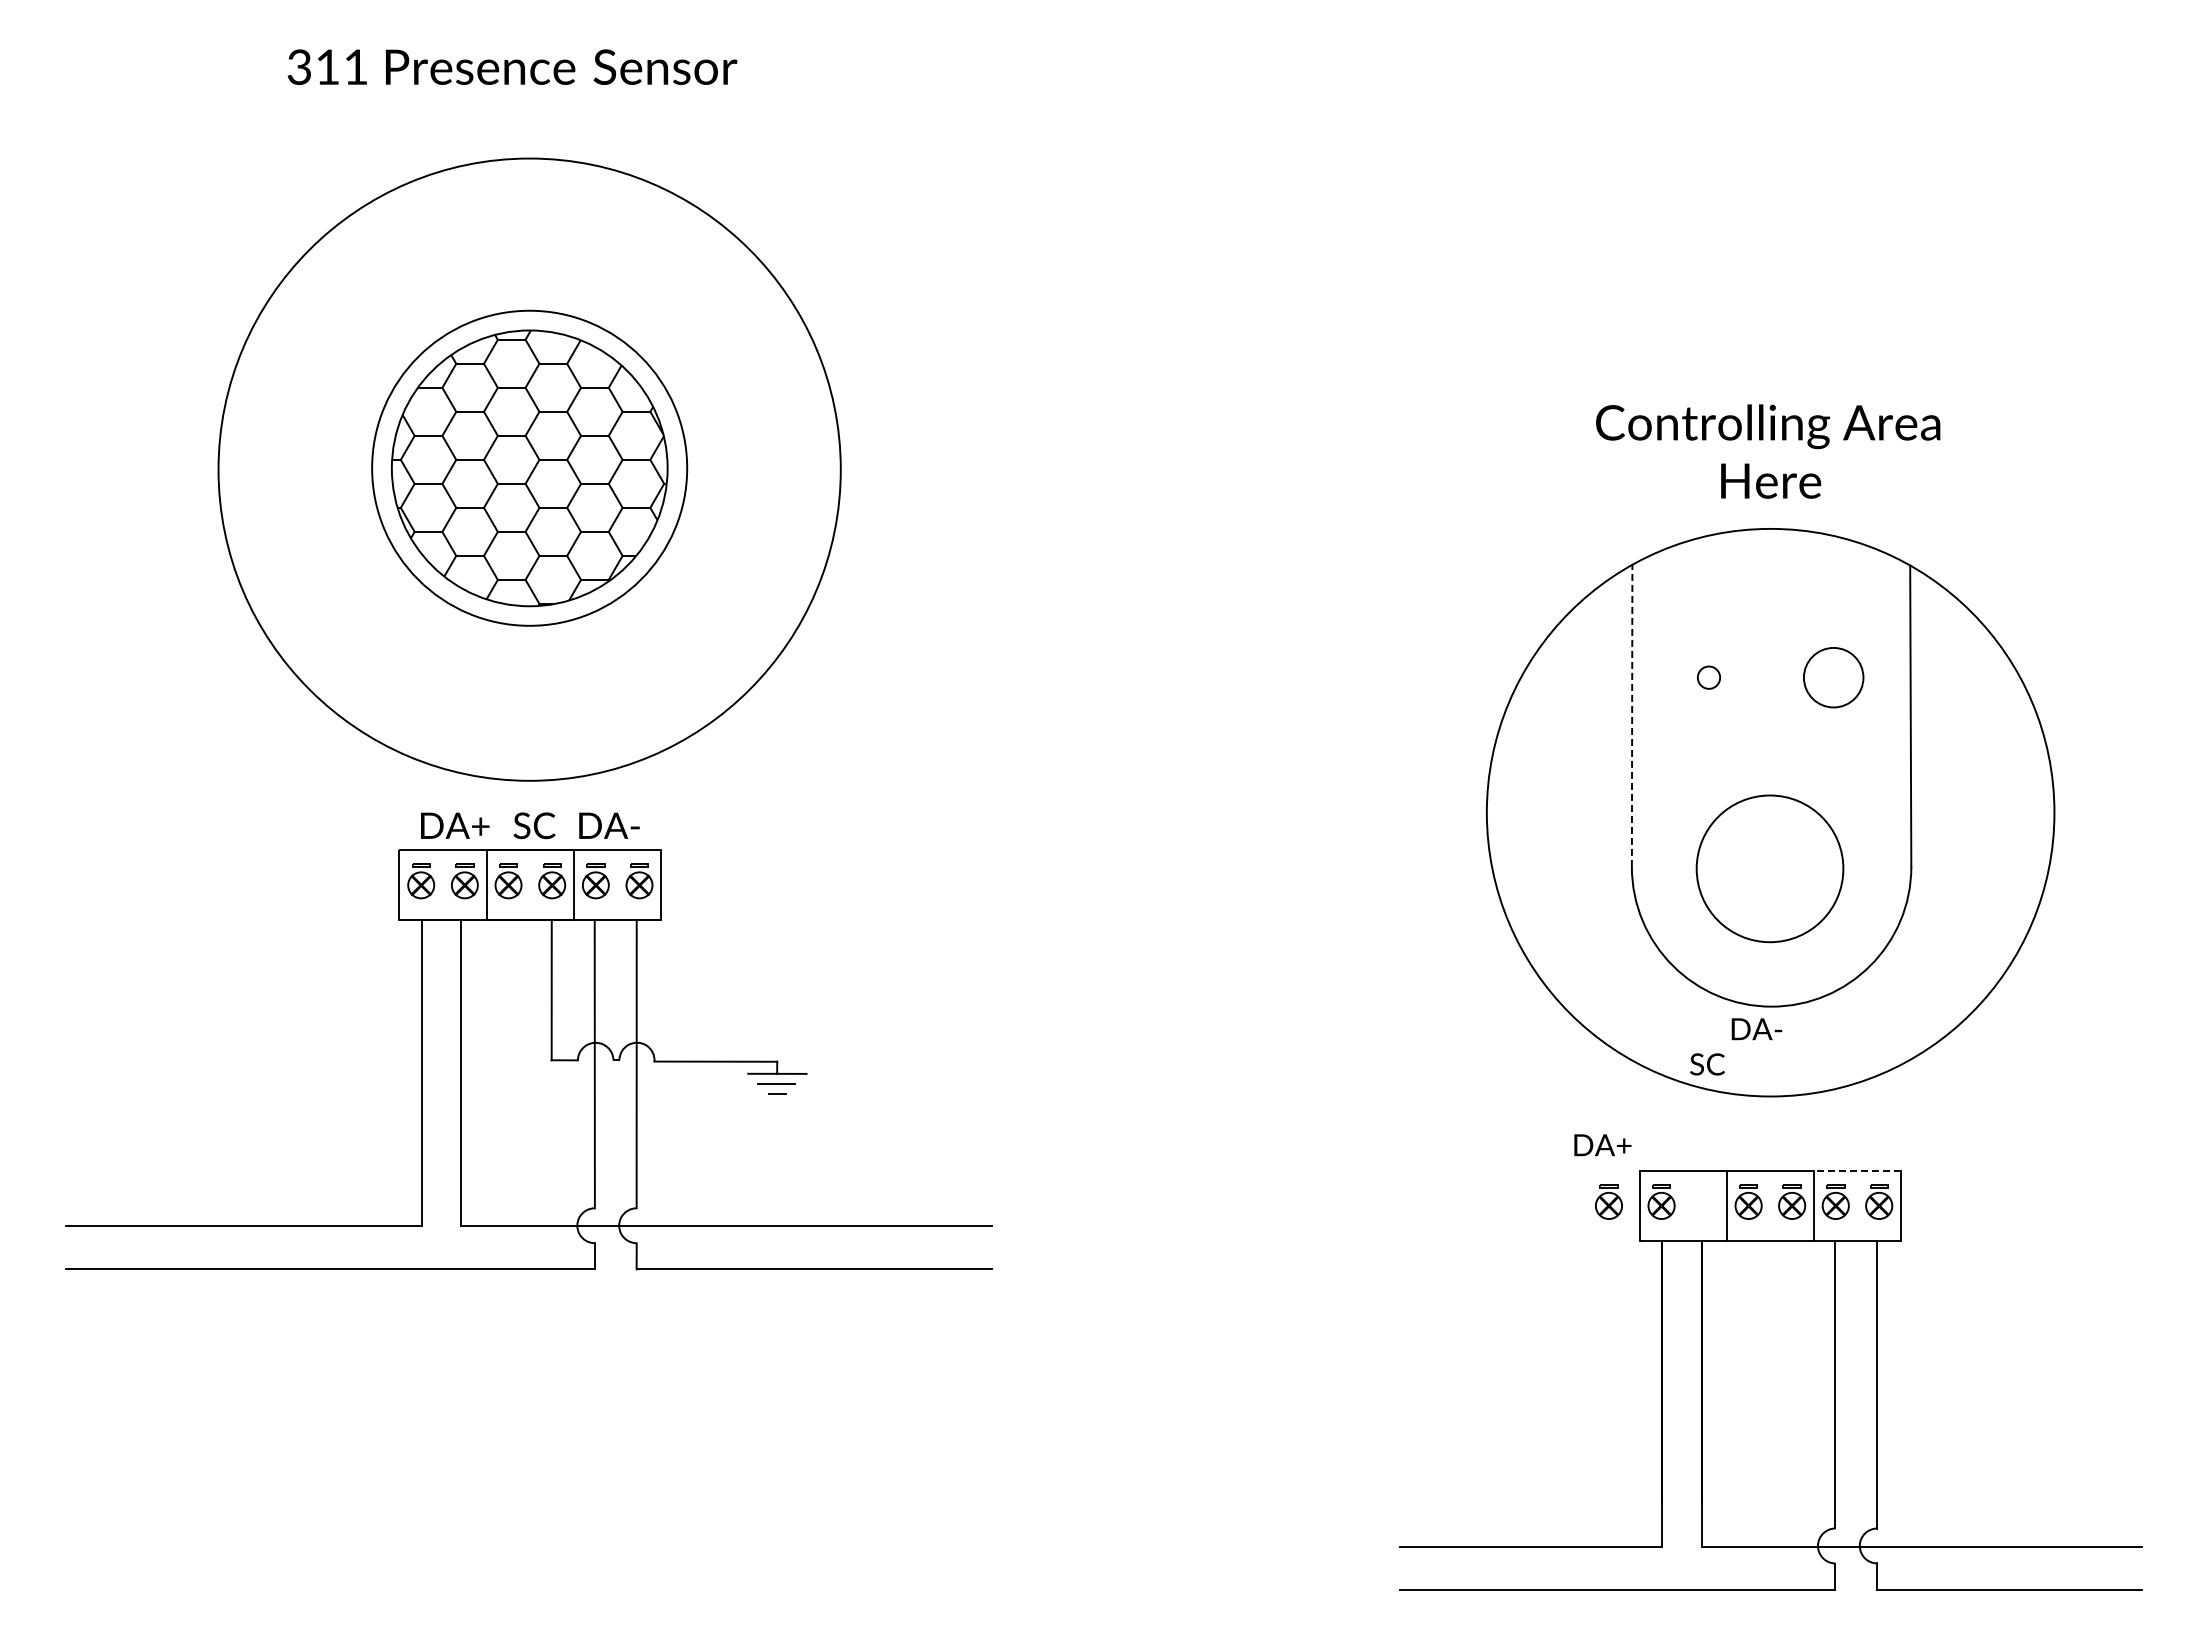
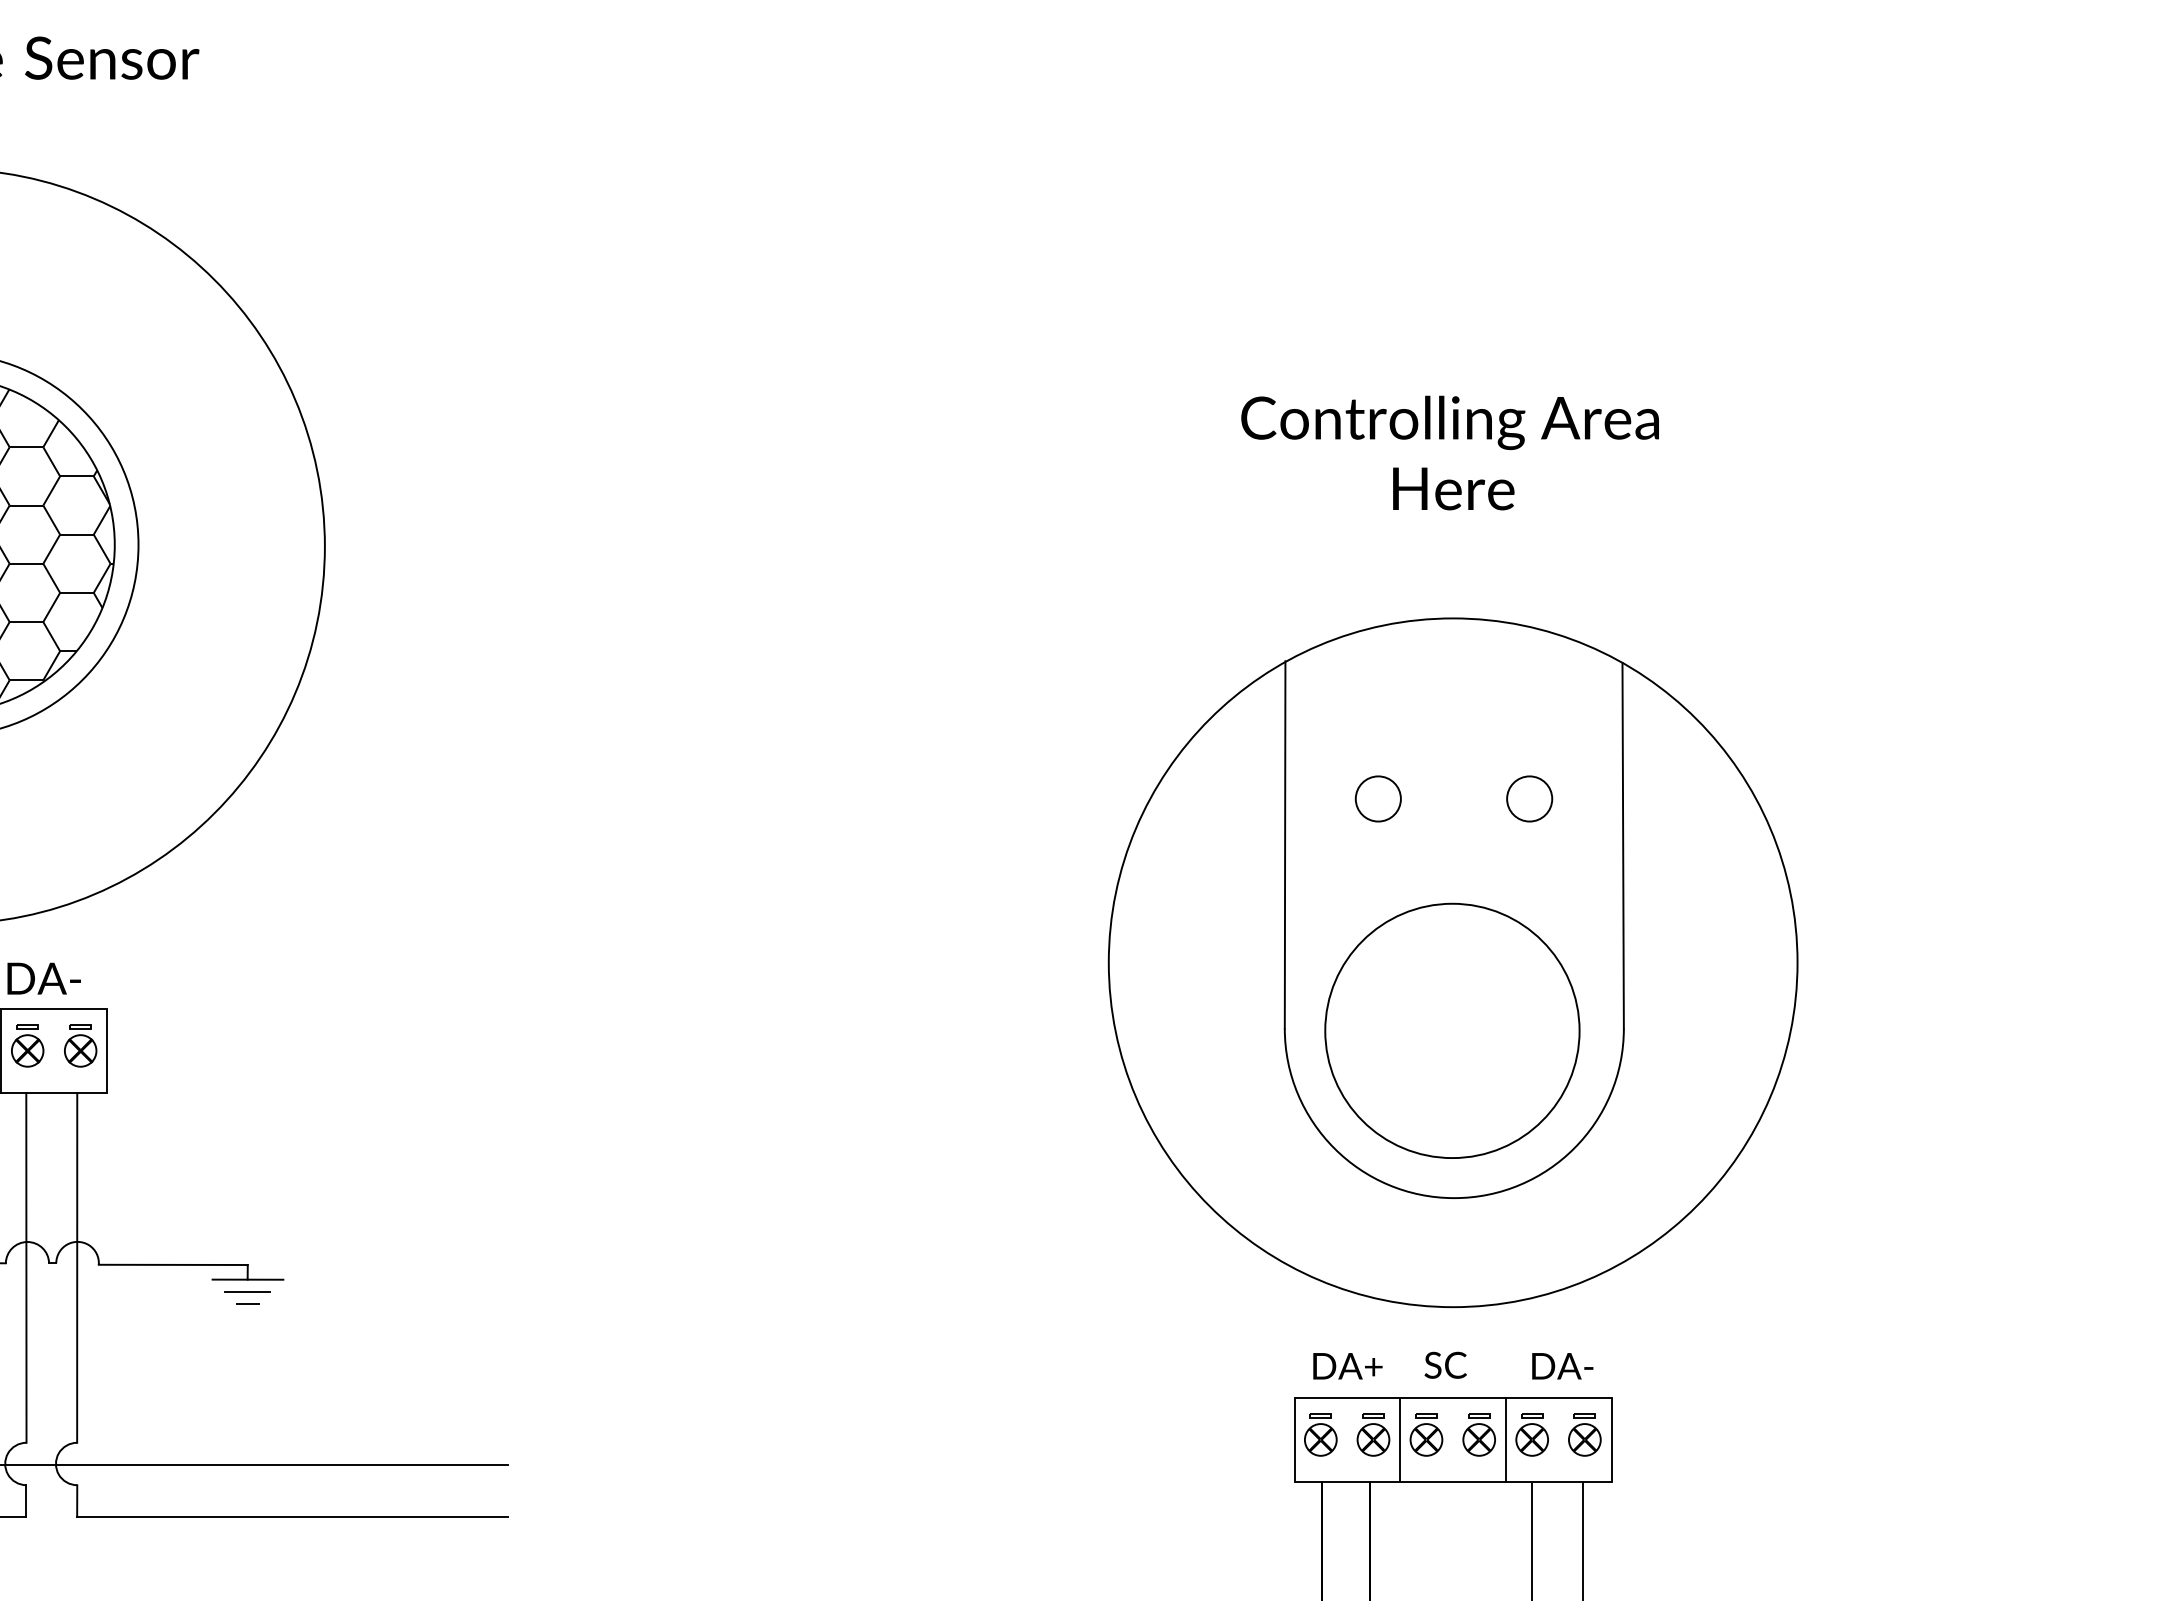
text: (1768, 451) -> (1450, 452), moved
circle: (1708, 677) -> (1377, 798), size x1.67
circle: (1833, 677) -> (1529, 798), size x0.62
line: (1632, 715) -> (1285, 844), dashed -> solid
circle: (1769, 868) -> (1451, 1030), size x1.43
text: (1756, 1029) -> (1562, 1366), moved
text: (1707, 1064) -> (1445, 1365), moved
text: (1602, 1145) -> (1347, 1366), moved
line: (1857, 1171) -> (1558, 1398), dashed -> solid
part: (1608, 1201) -> (1372, 1434), moved

